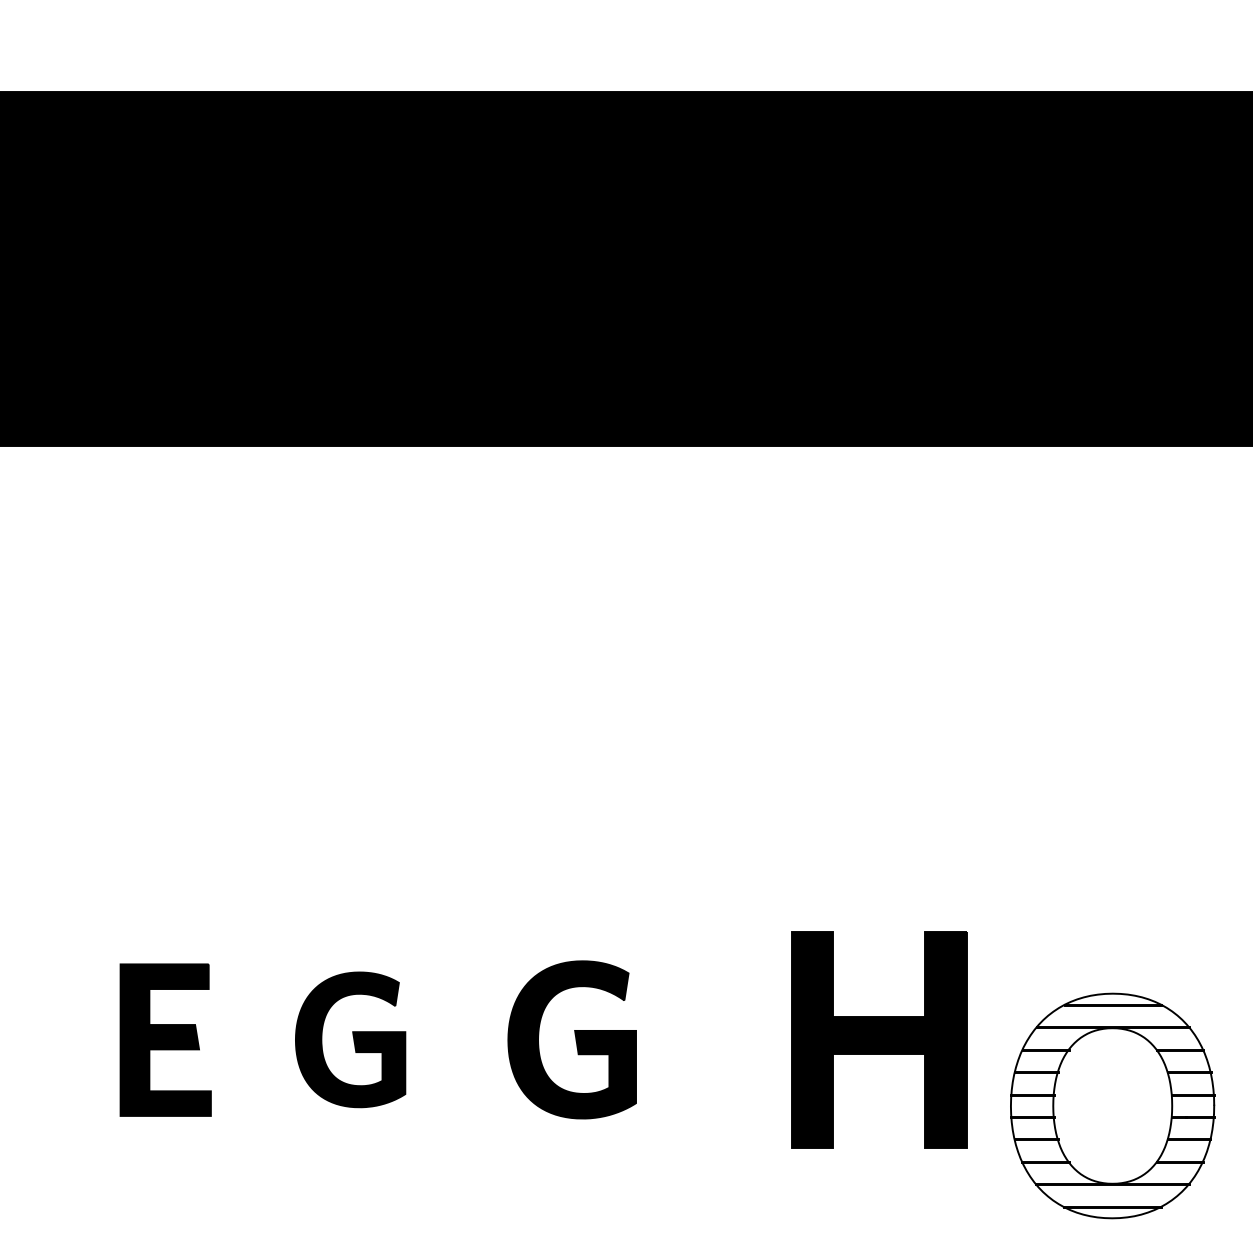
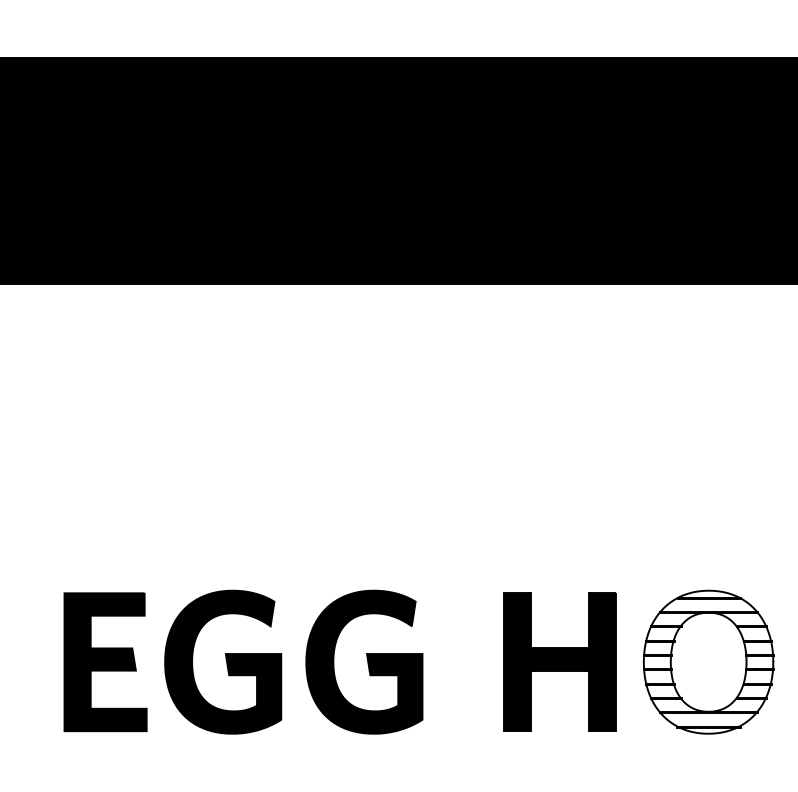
part: (350, 1038) -> (223, 661), size x1.67
part: (572, 1038) -> (364, 661), size x1.43
part: (165, 1040) -> (105, 662), size x1.43
part: (1112, 1104) -> (708, 661), moved

